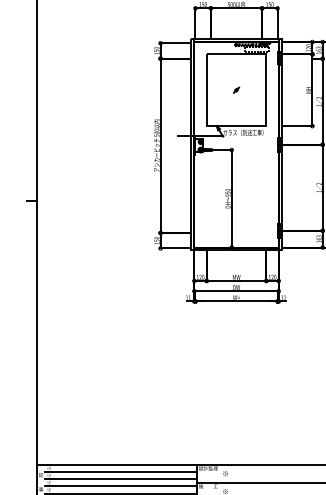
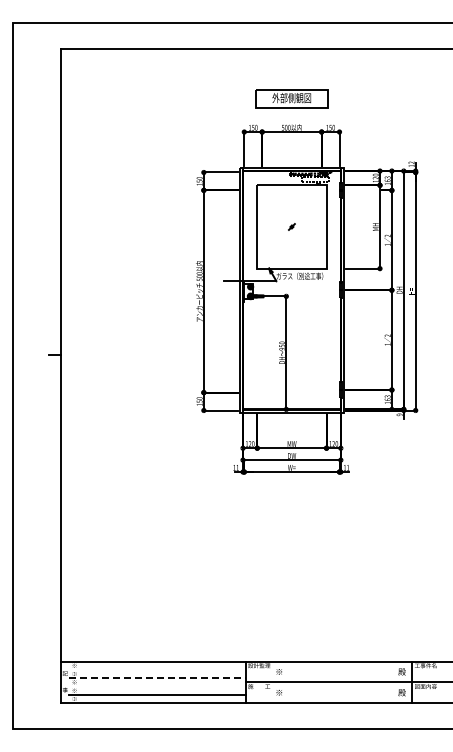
line: (120, 471) -> (157, 669), removed
line: (120, 479) -> (157, 678), solid -> dashed
line: (120, 486) -> (157, 686), removed

